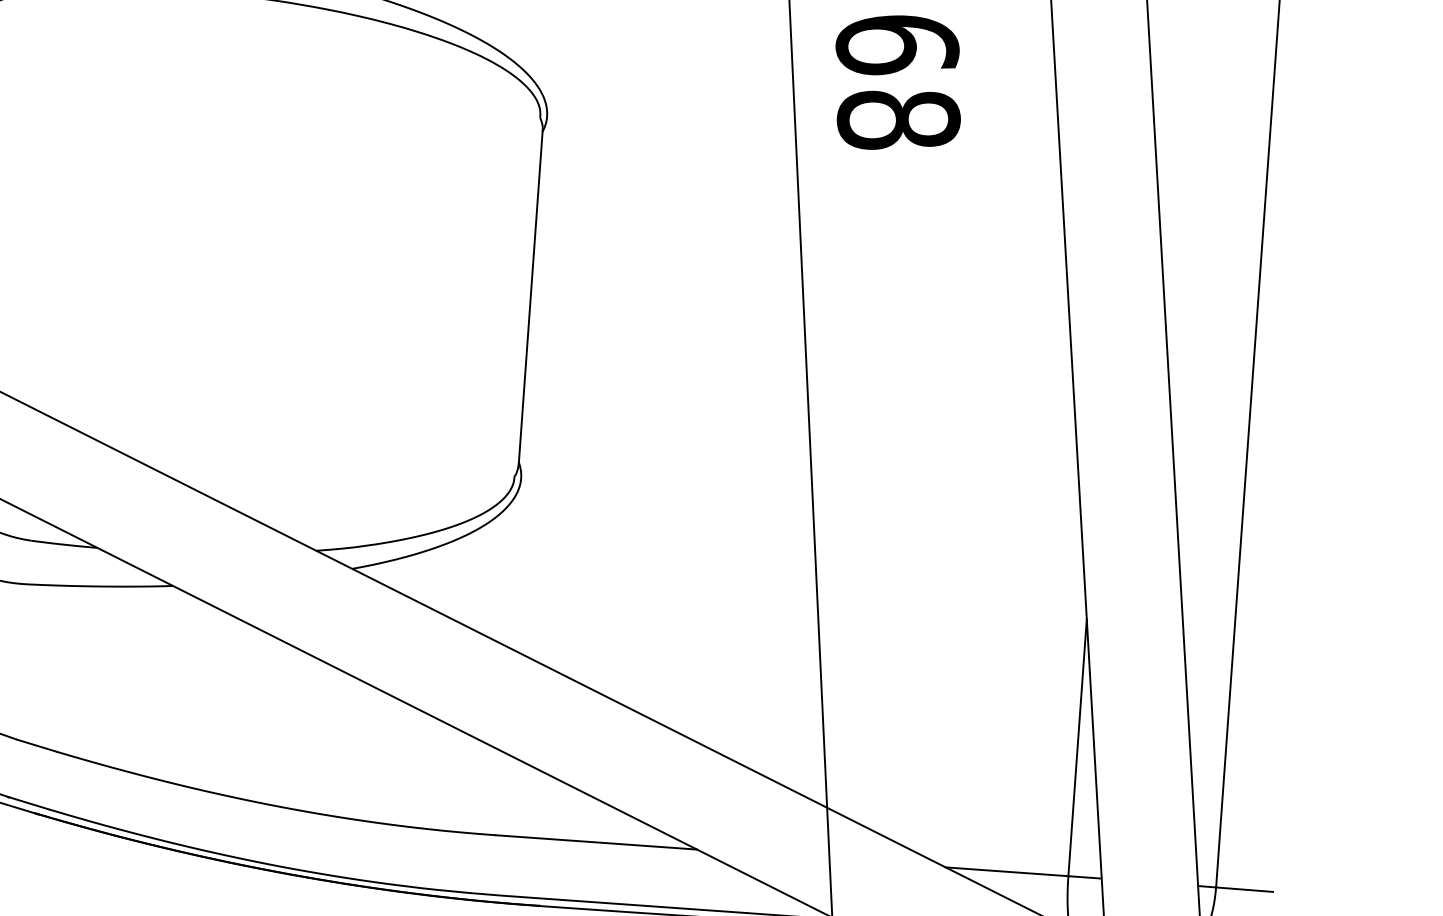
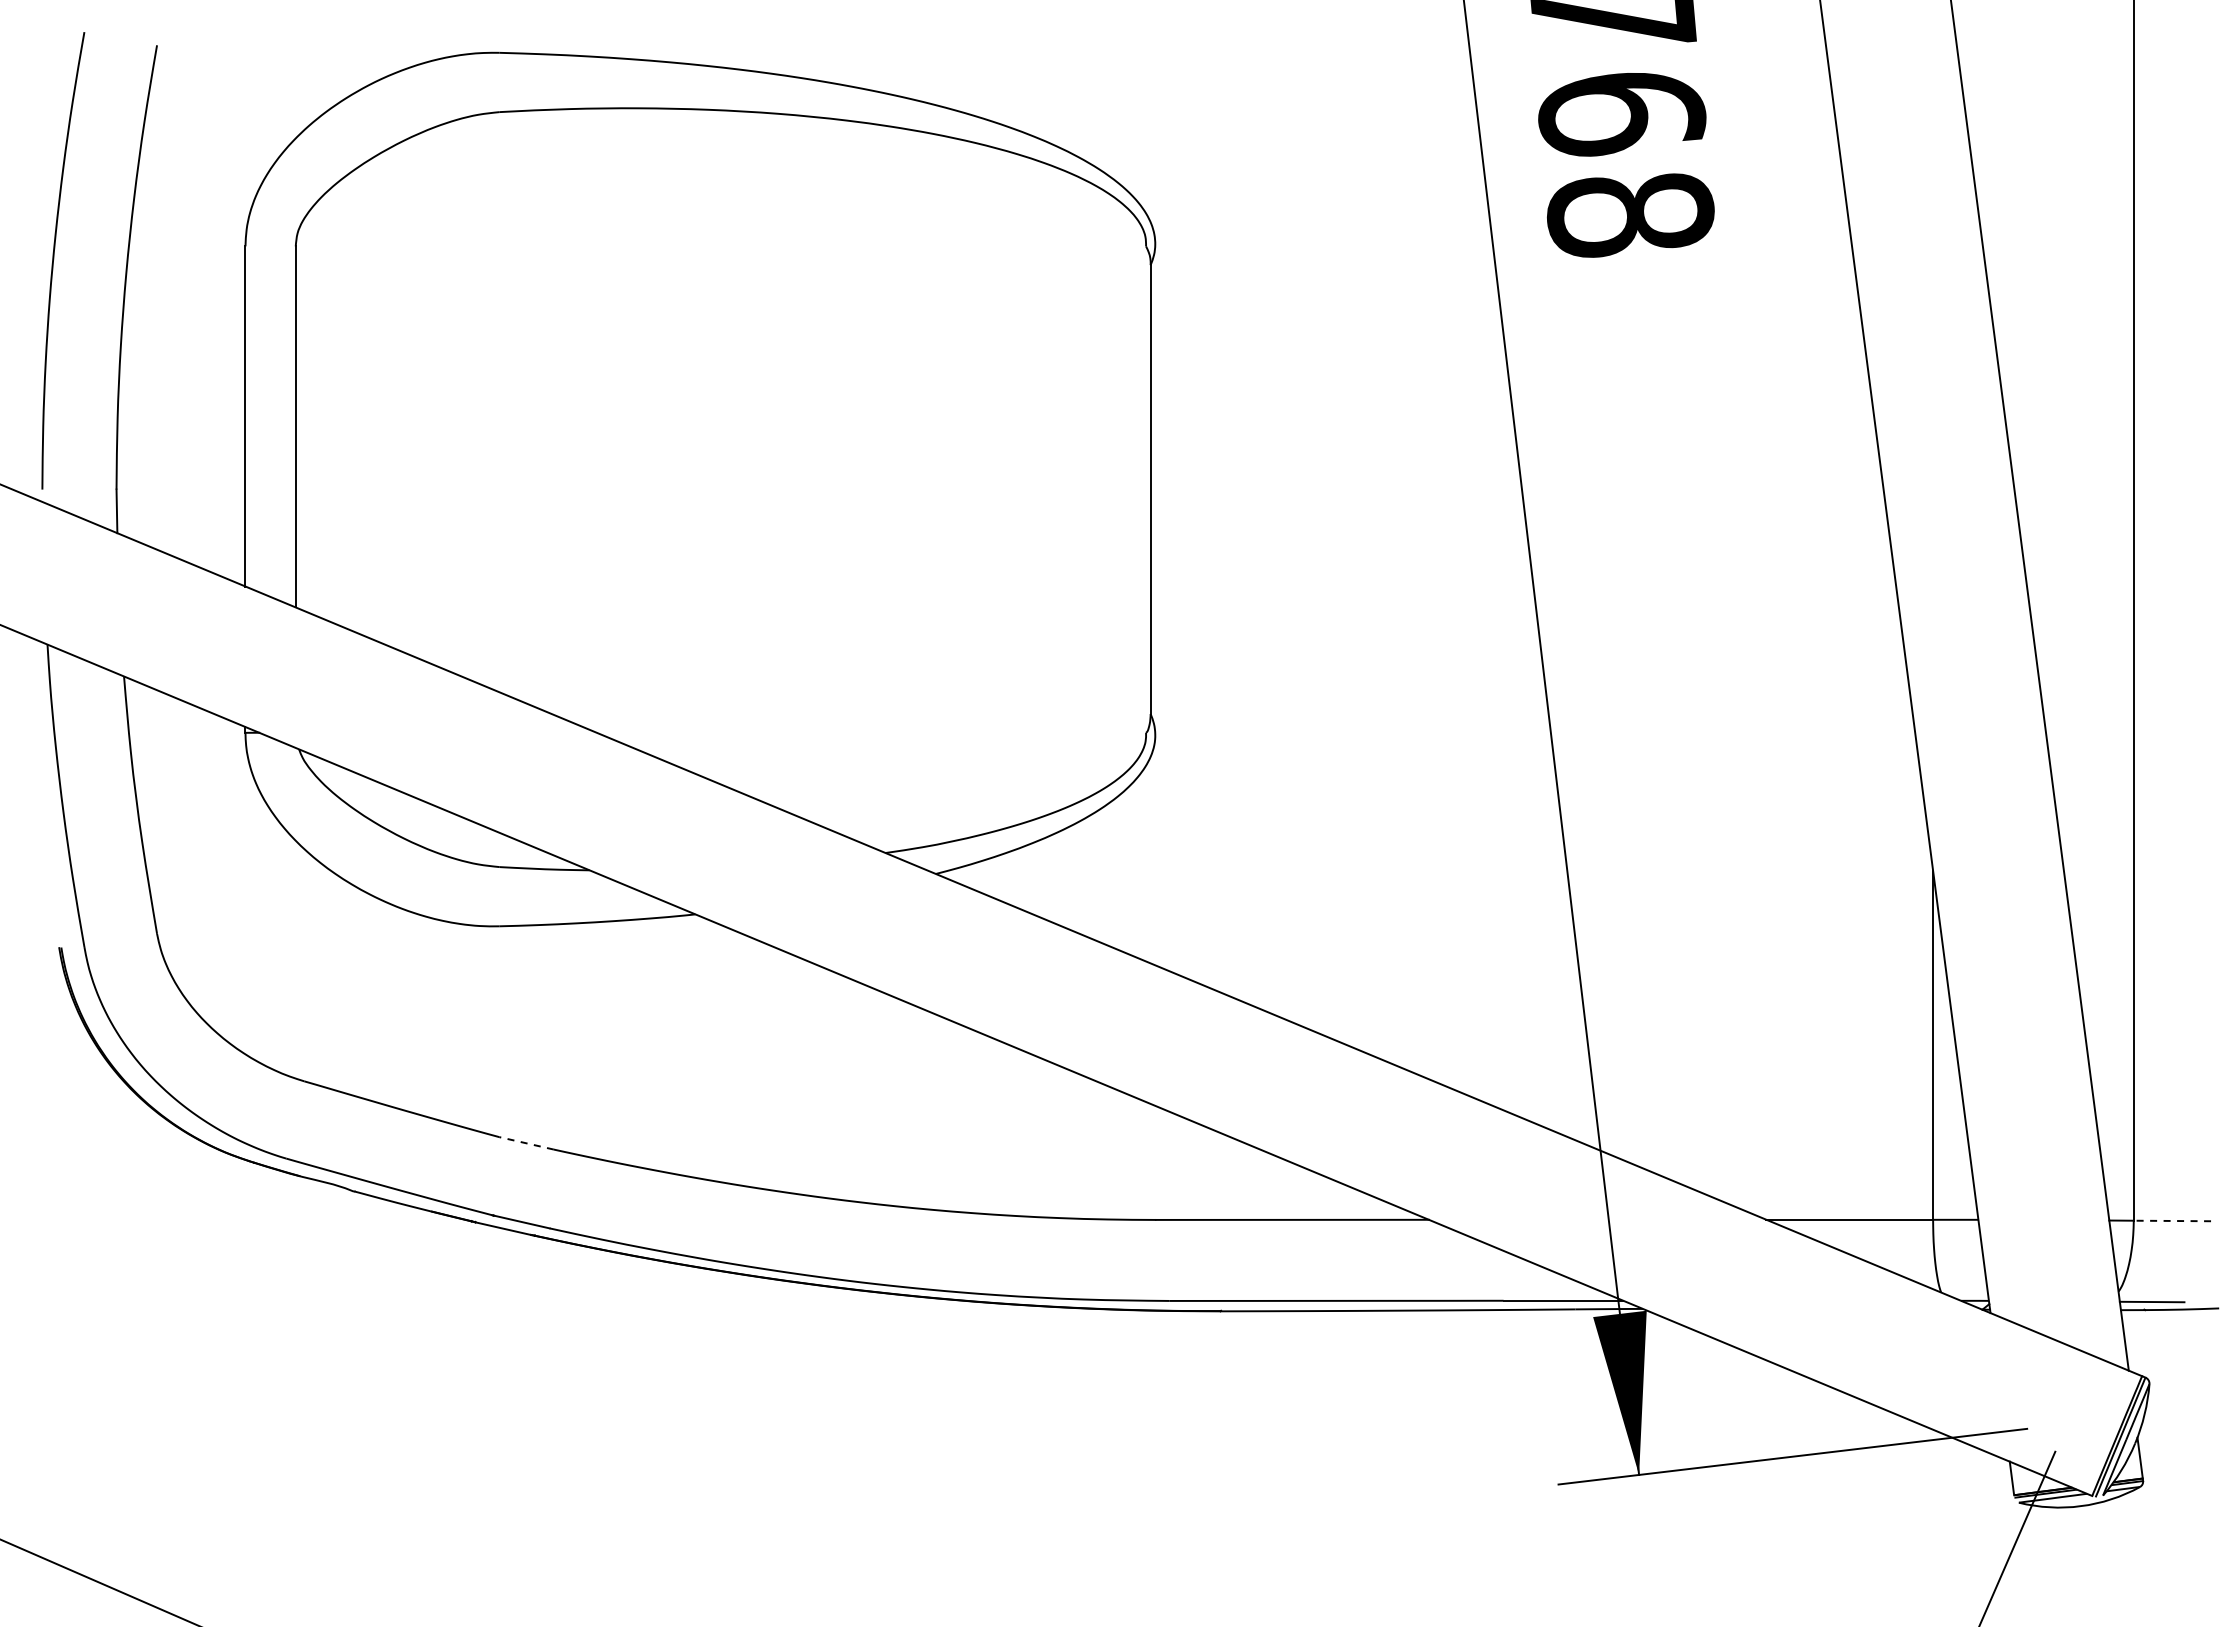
line: (36, 745) -> (526, 1143), solid -> dashed
line: (1244, 889) -> (2172, 1220), solid -> dashed

